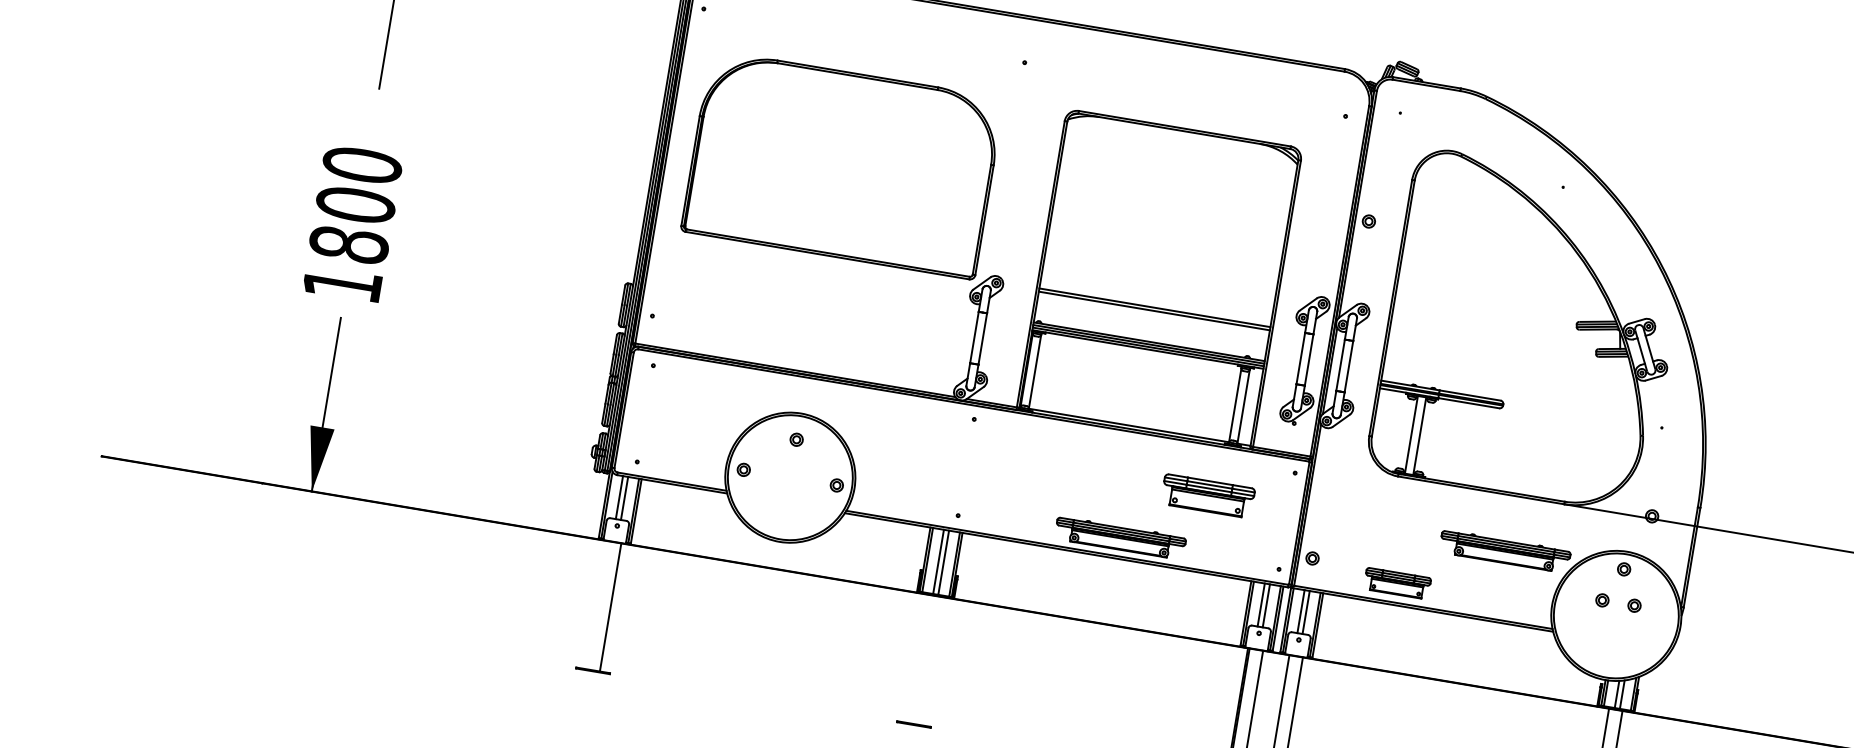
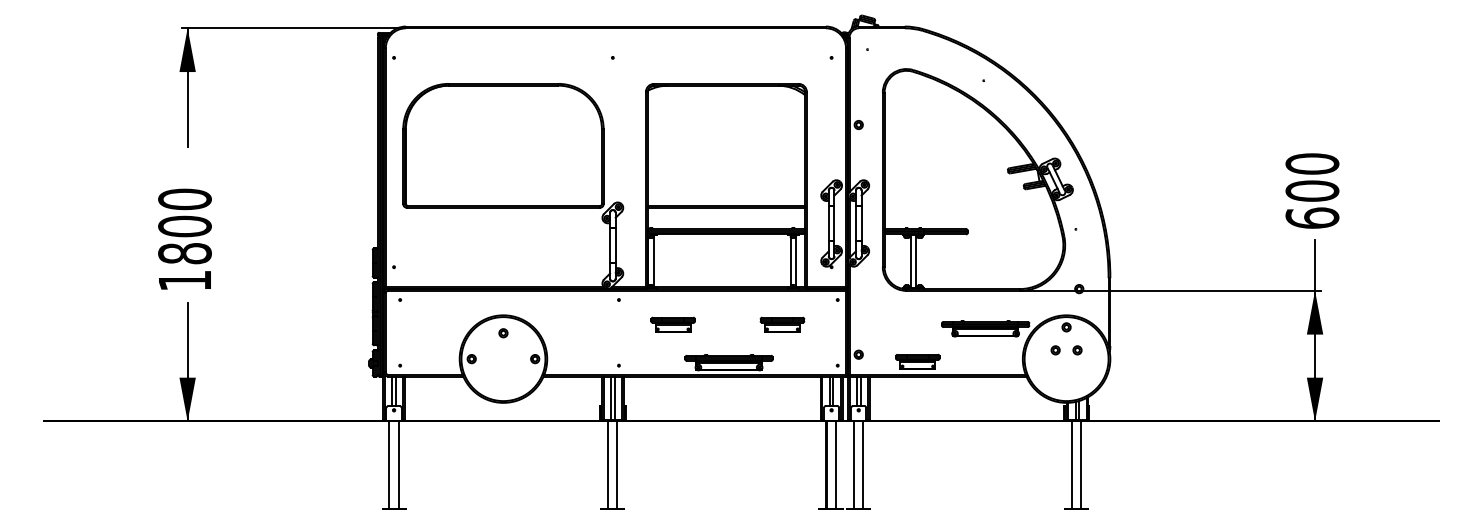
part: (1046, 468) -> (672, 324), added
part: (1208, 495) -> (782, 324), size x0.71
line: (597, 604) -> (389, 464), added
line: (918, 658) -> (608, 464), added
line: (931, 660) -> (617, 464), added

